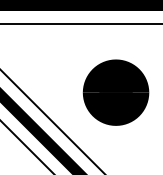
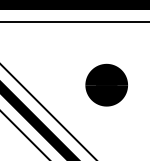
part: (115, 92) -> (106, 85), size x0.7

